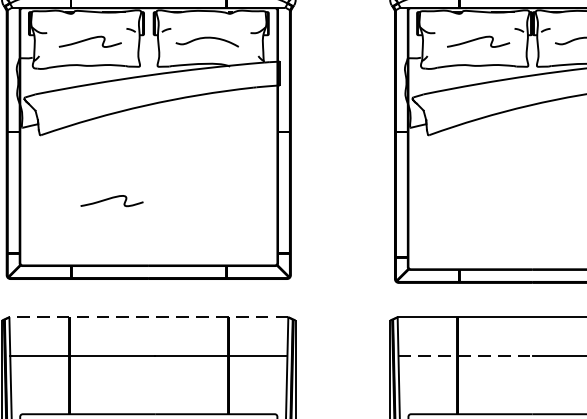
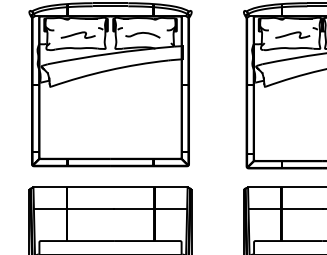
curve: (110, 199) -> (89, 122), removed
line: (148, 317) -> (110, 187), dashed -> solid
line: (467, 355) -> (286, 208), dashed -> solid

